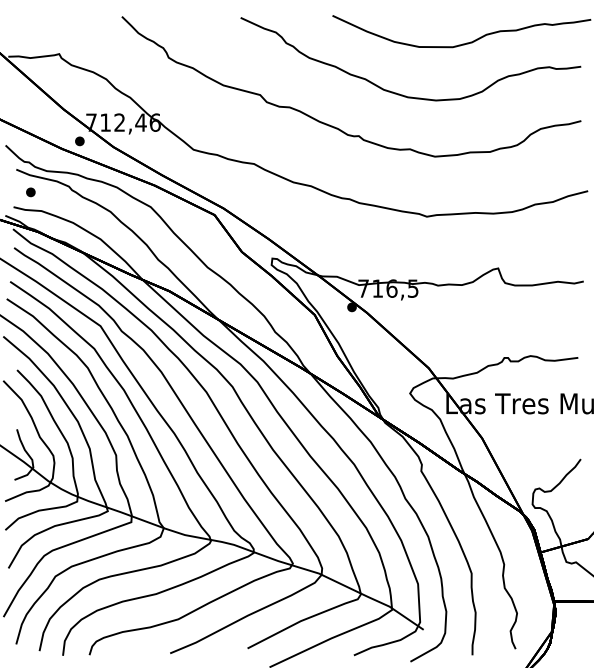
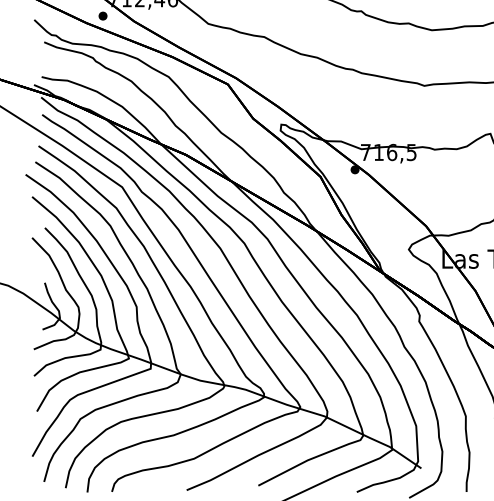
part: (30, 192) -> (57, 63), removed

